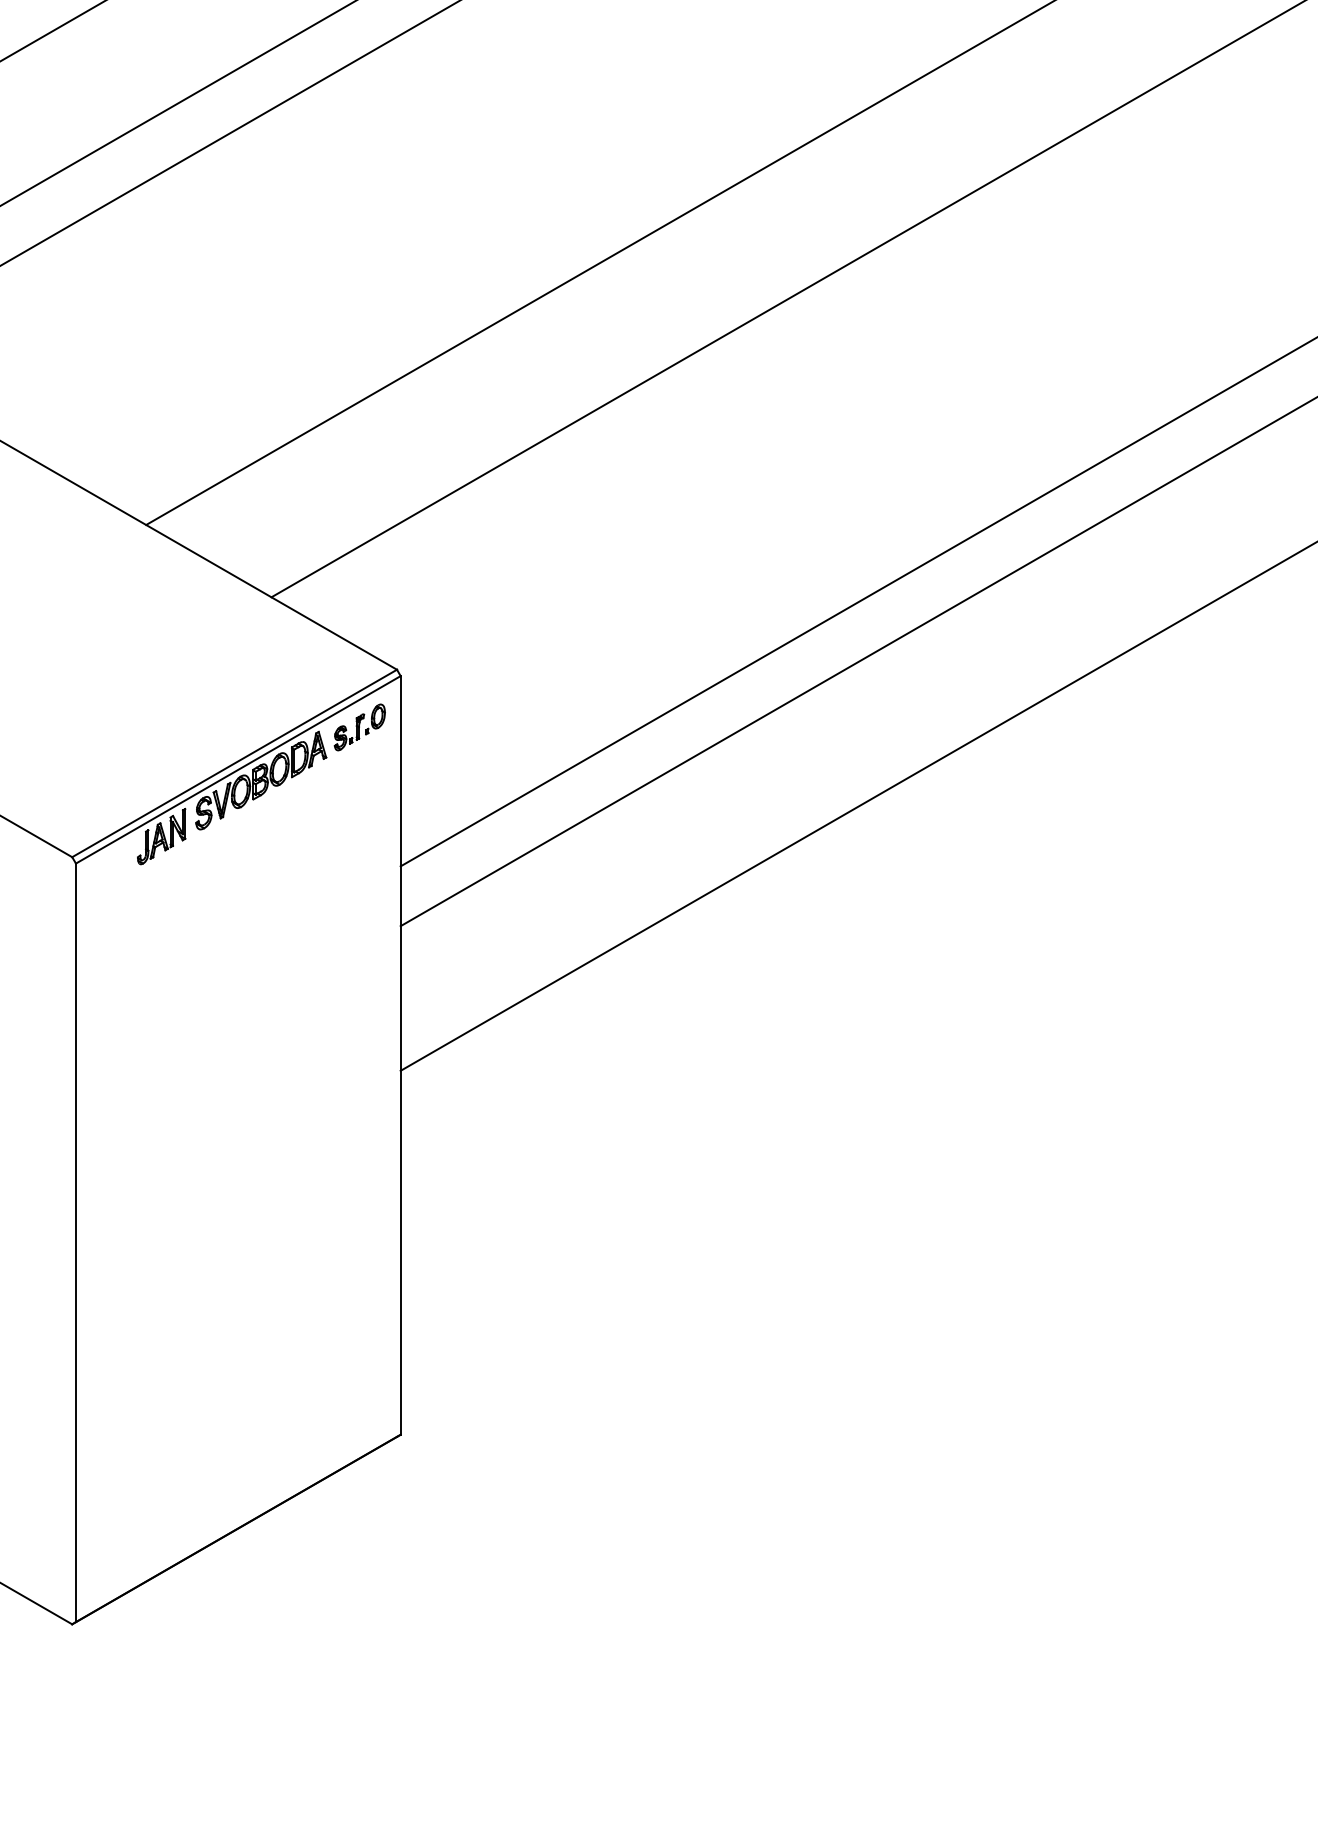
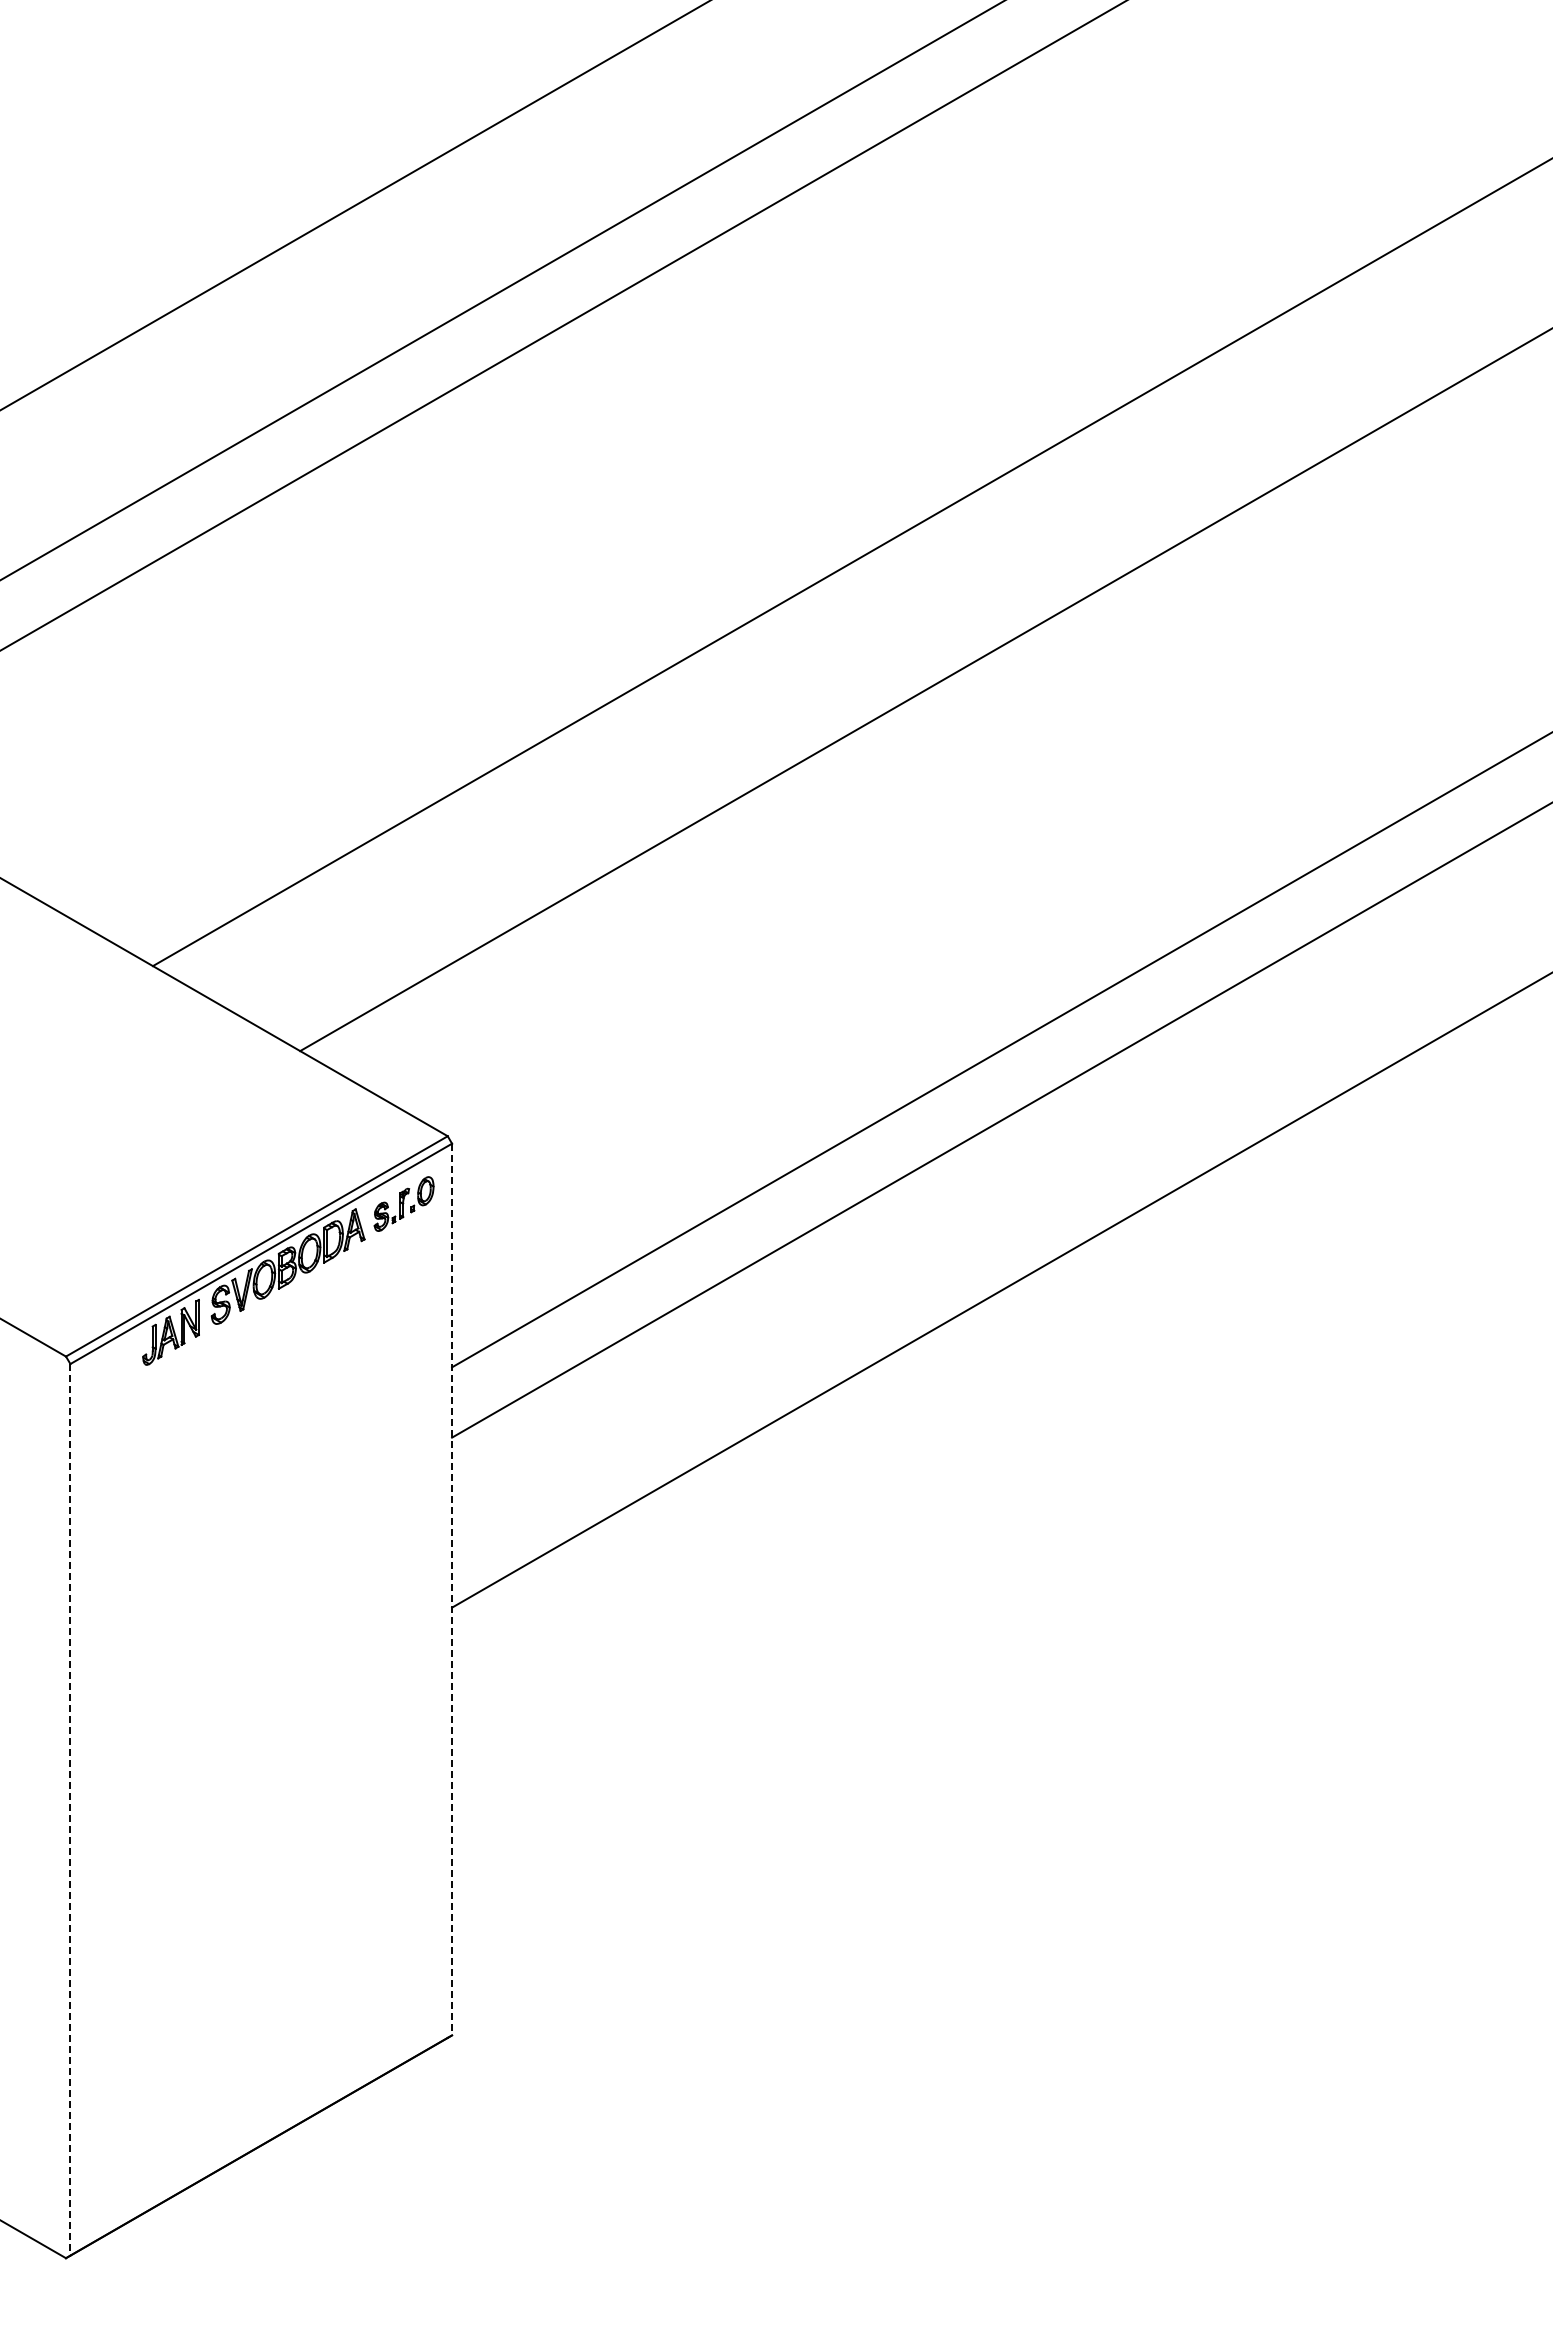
line: (401, 1055) -> (452, 1589), solid -> dashed
line: (76, 1242) -> (70, 1809), solid -> dashed

